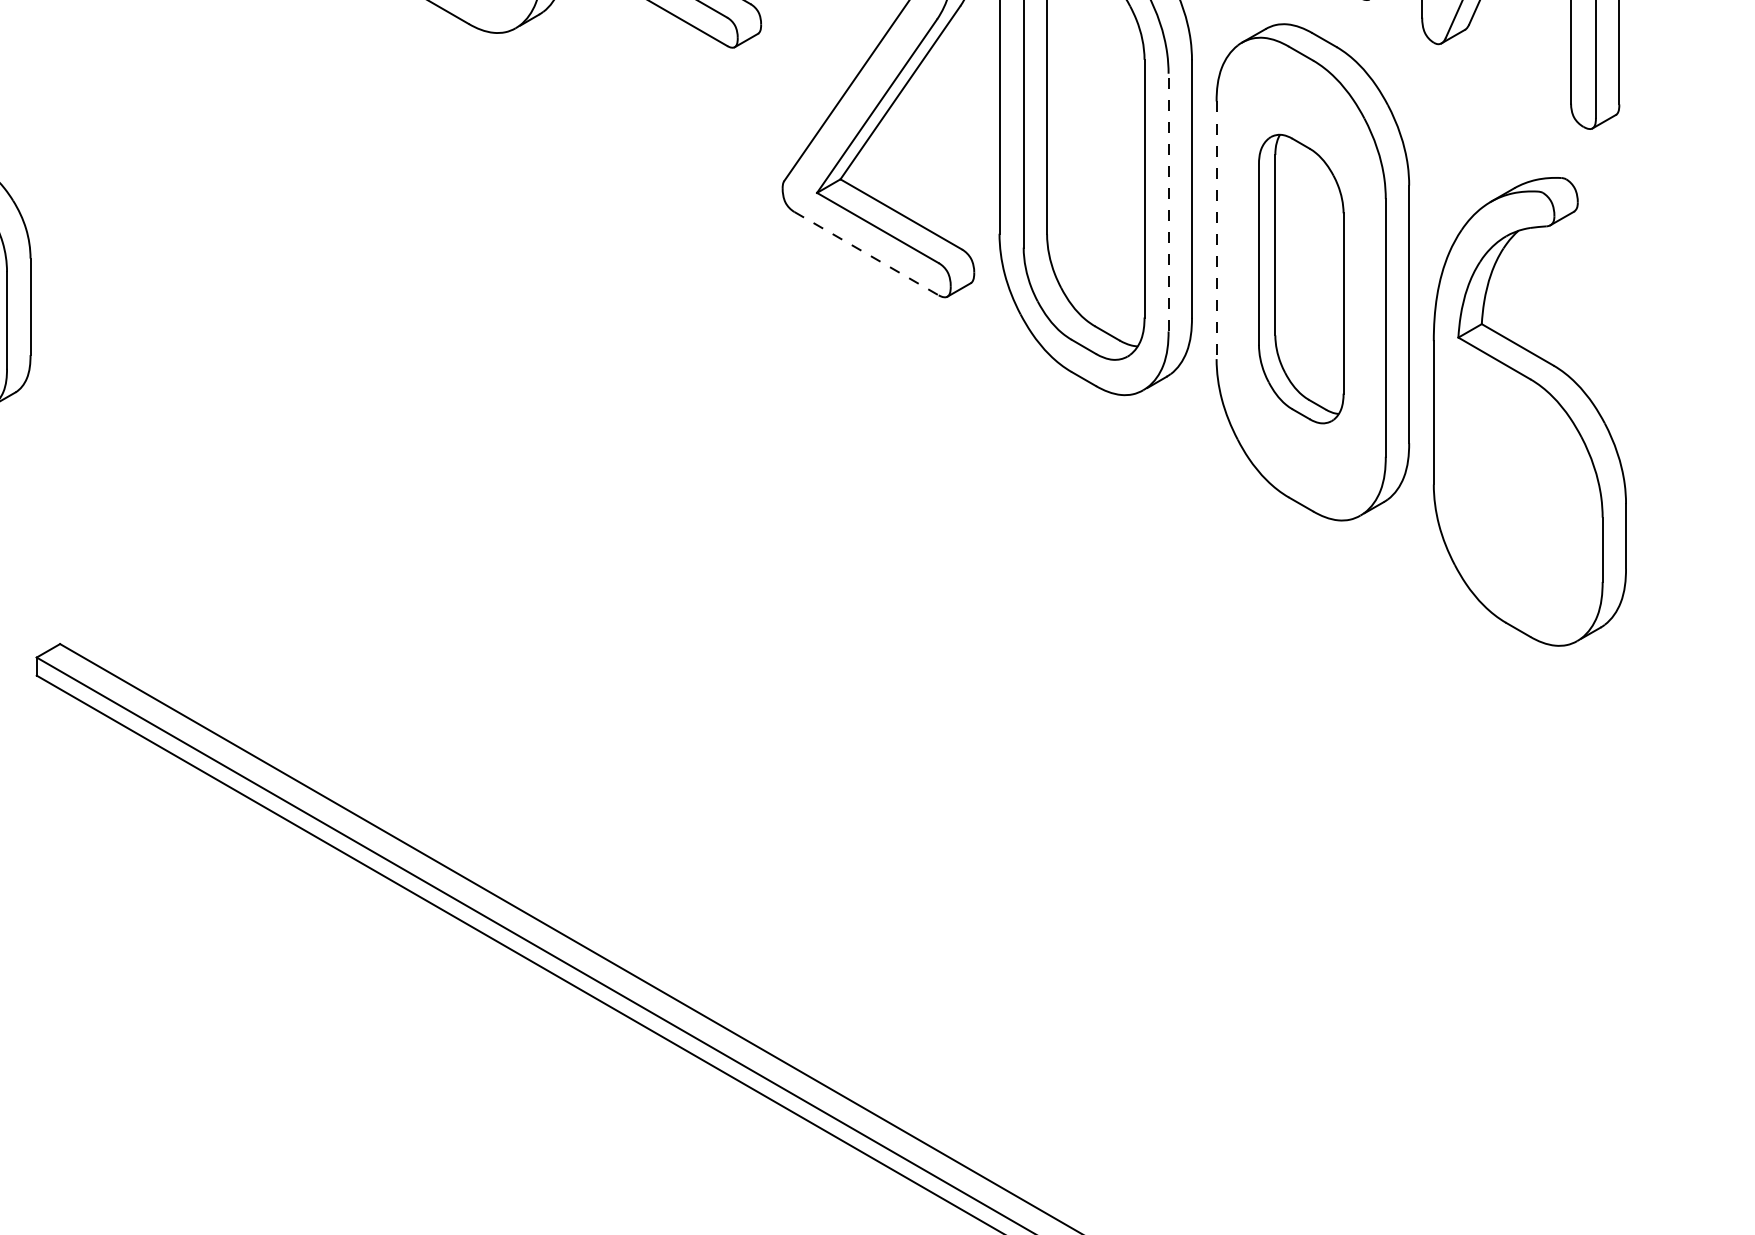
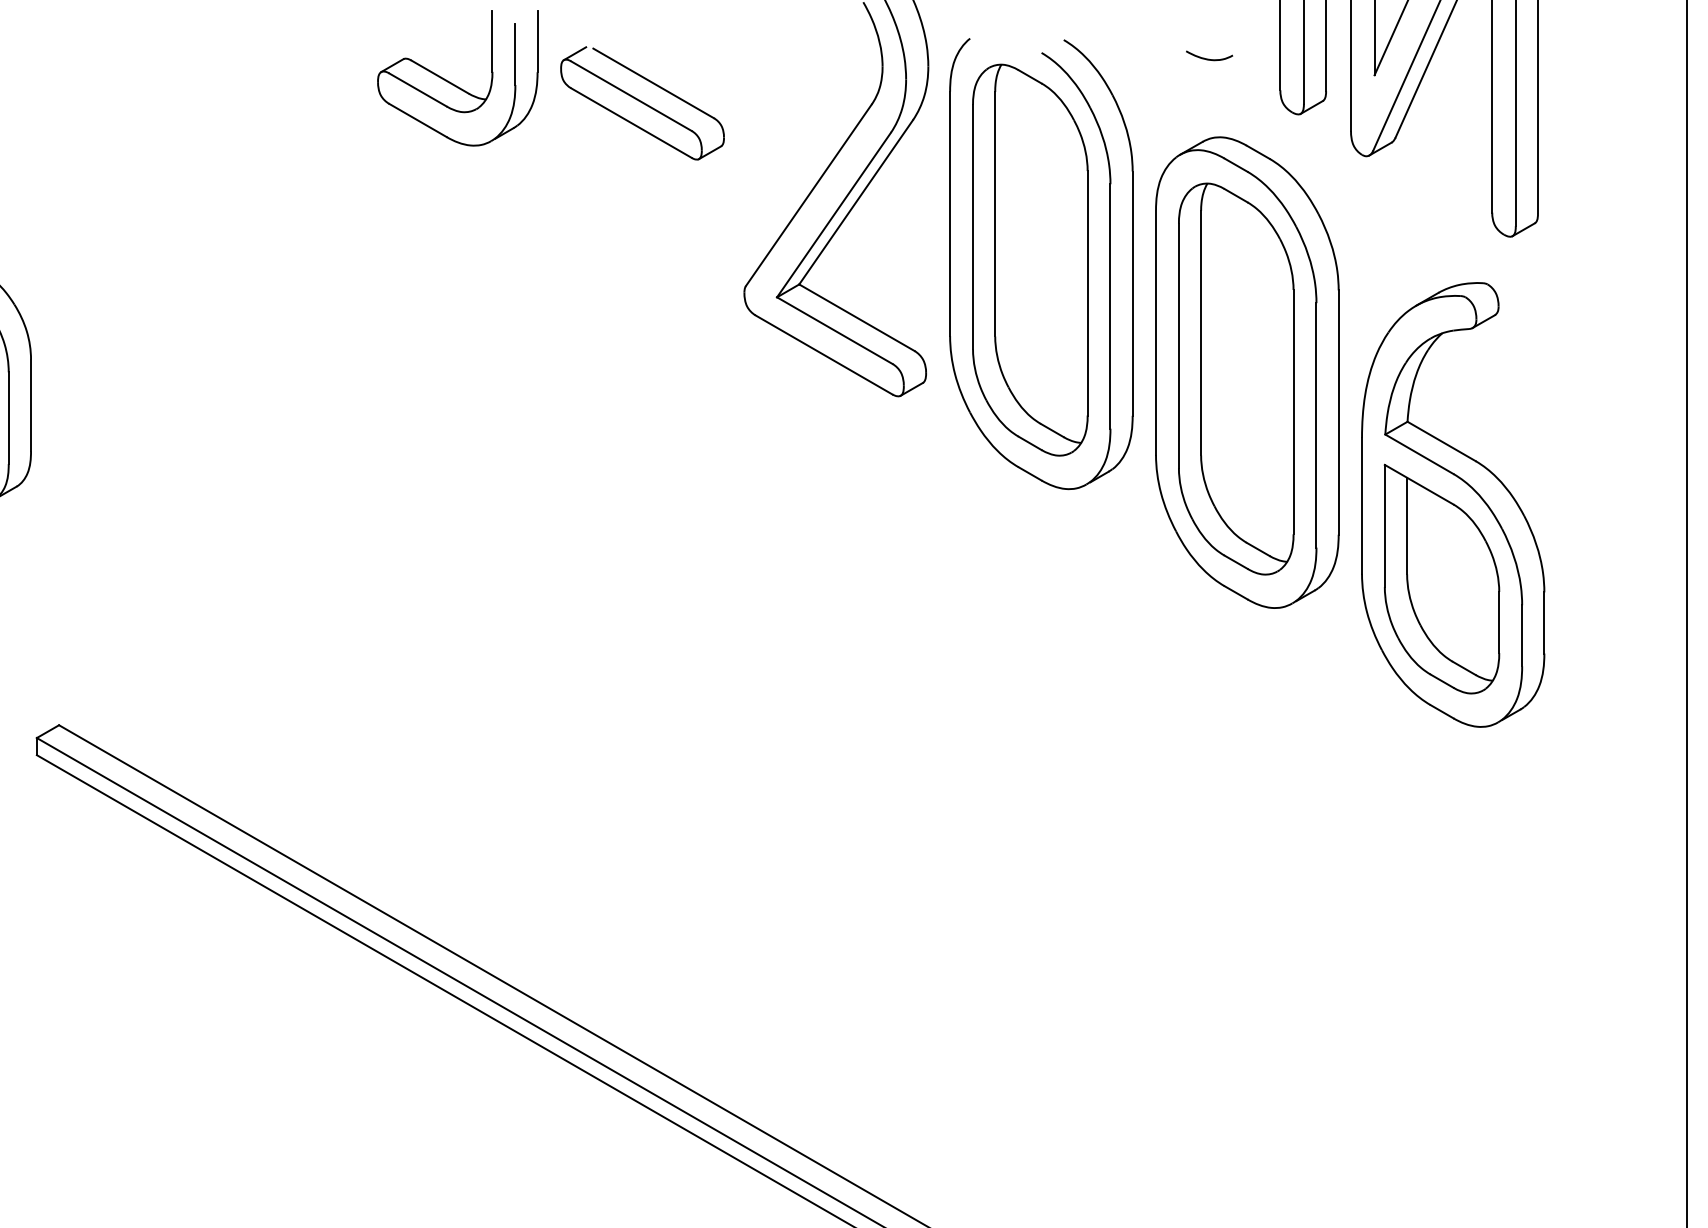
line: (1168, 201) -> (1110, 305), dashed -> solid
line: (1217, 231) -> (1156, 333), dashed -> solid
line: (867, 253) -> (824, 354), dashed -> solid
part: (1301, 278) -> (1236, 378), size x1.43
part: (1517, 489) -> (1441, 578), added

